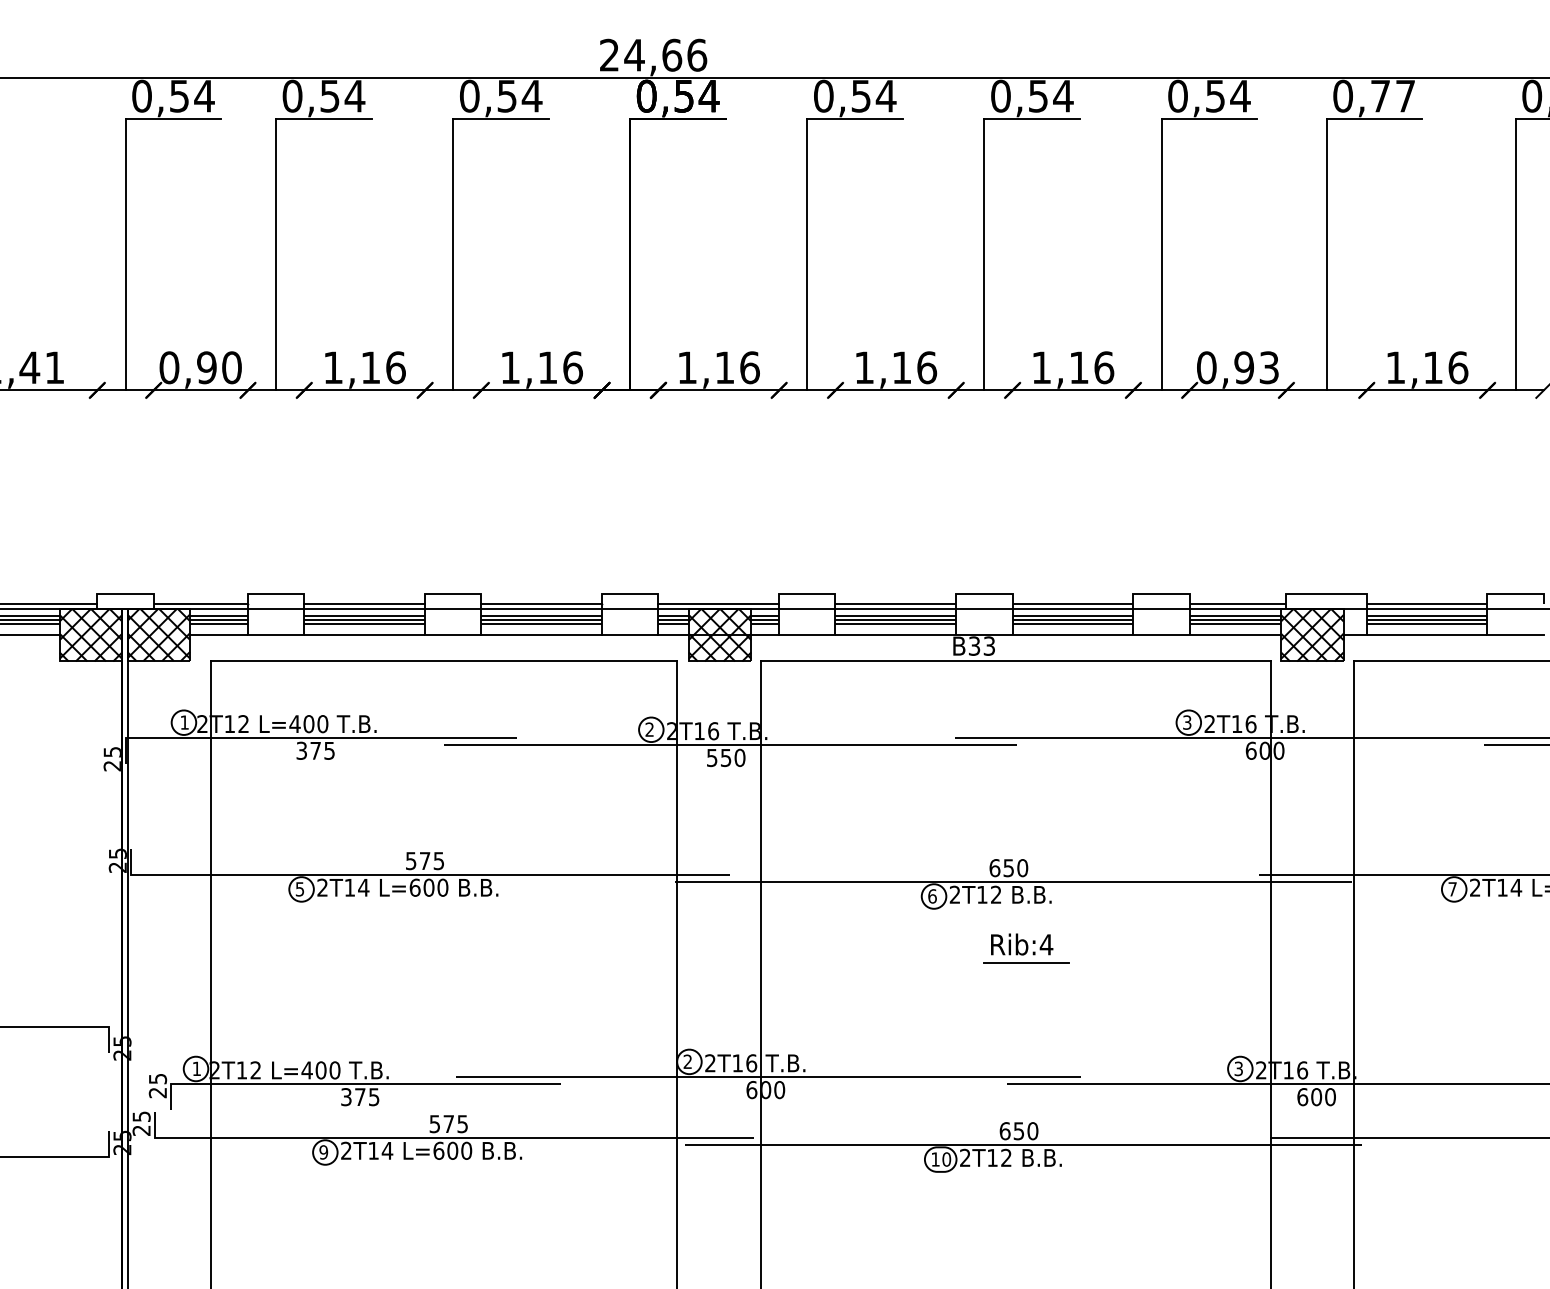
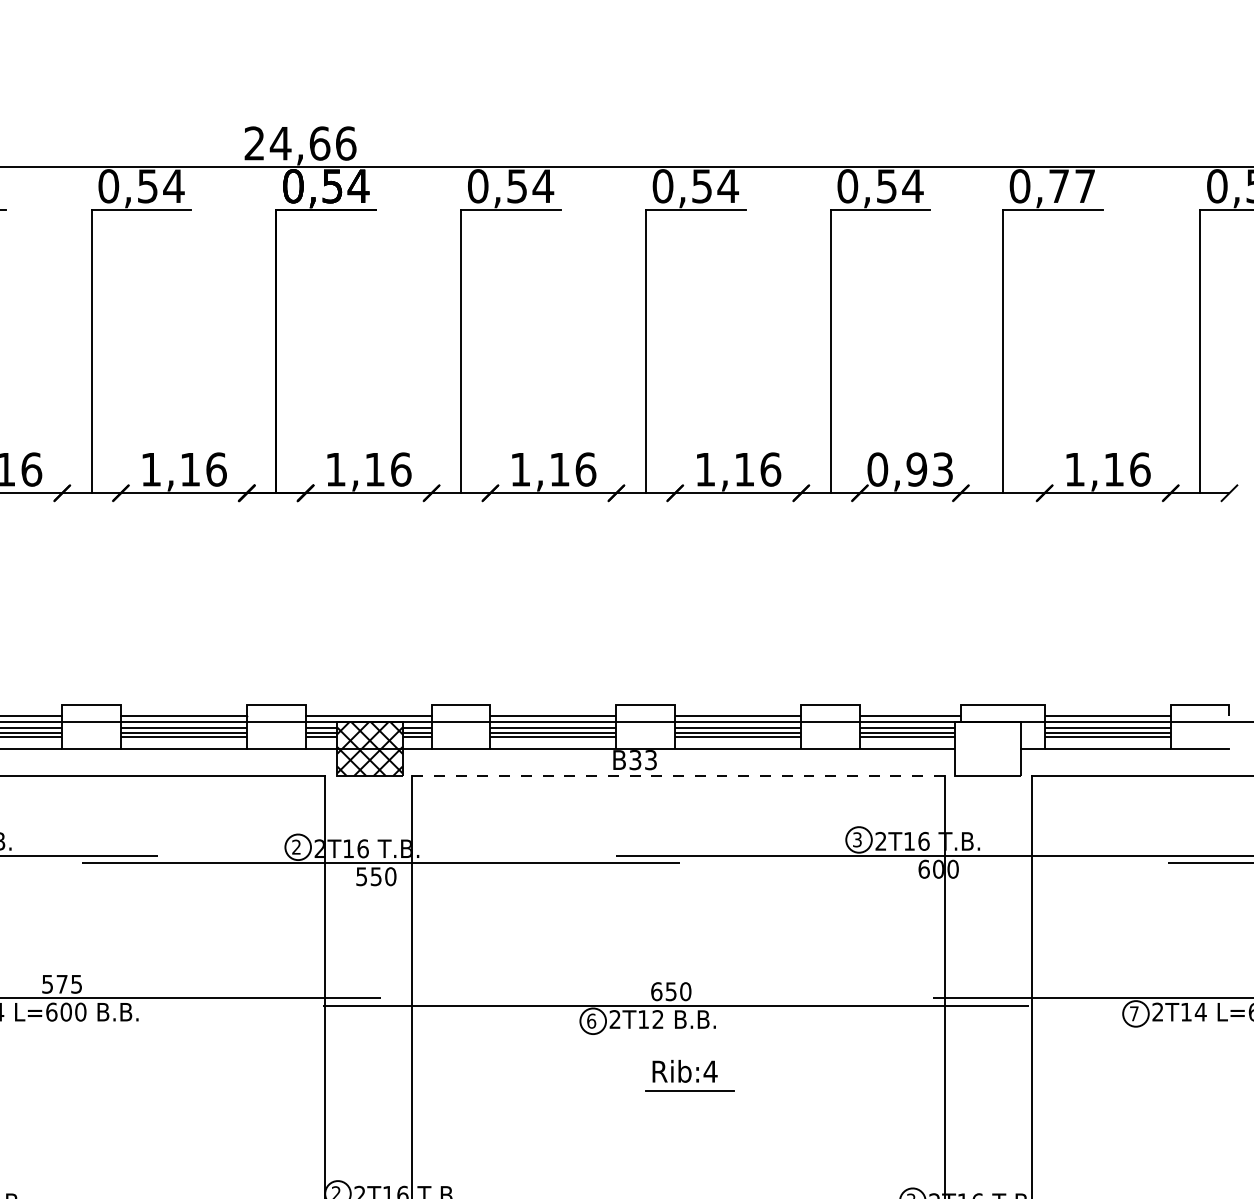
hatch: (1312, 635) -> (988, 748), removed
line: (1015, 661) -> (678, 776), solid -> dashed

